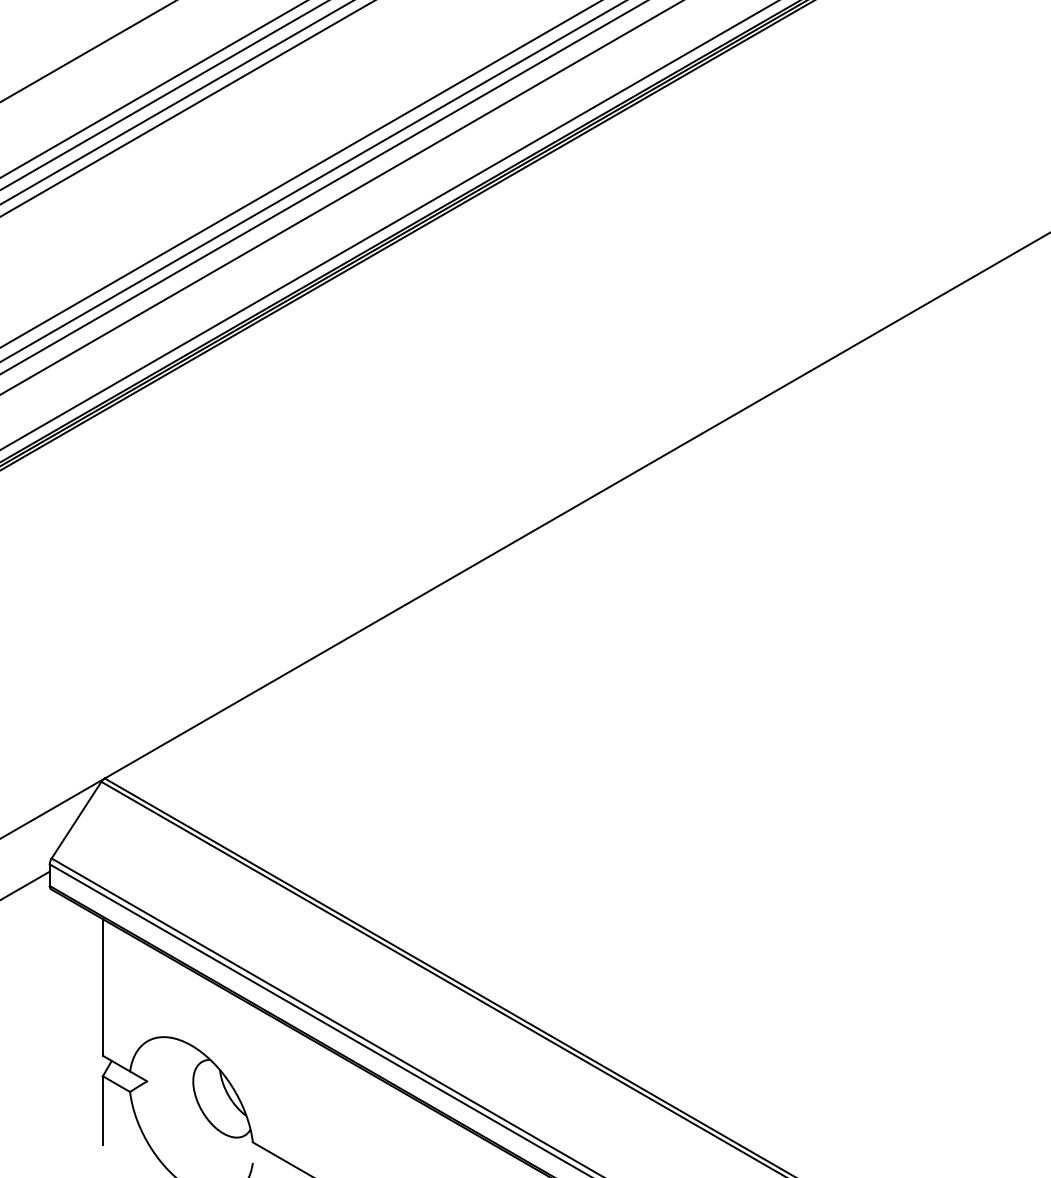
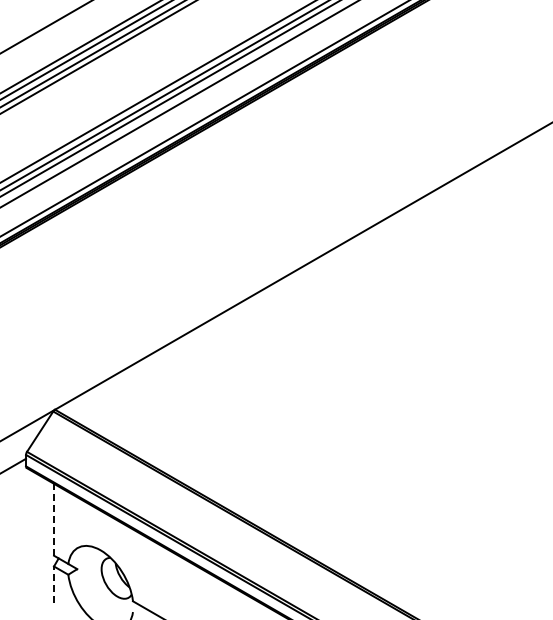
line: (103, 986) -> (54, 519), solid -> dashed
line: (103, 1110) -> (54, 584), solid -> dashed

